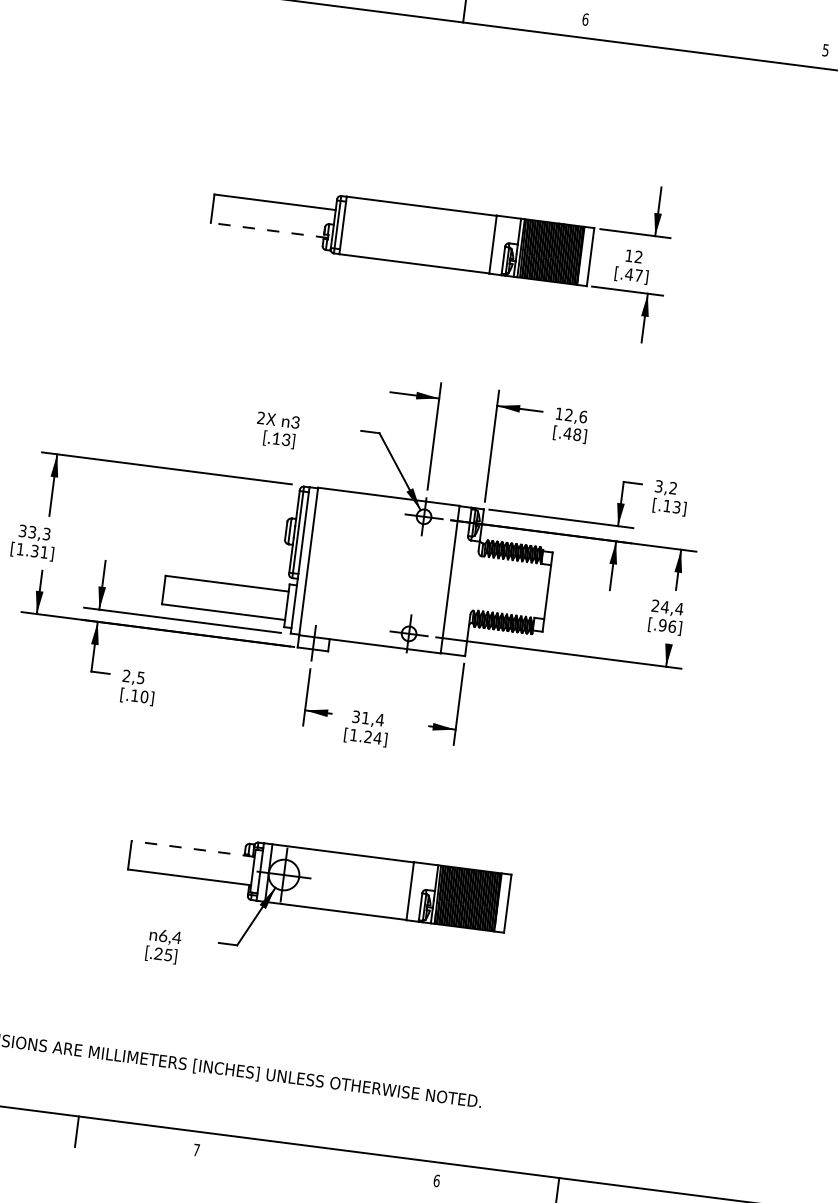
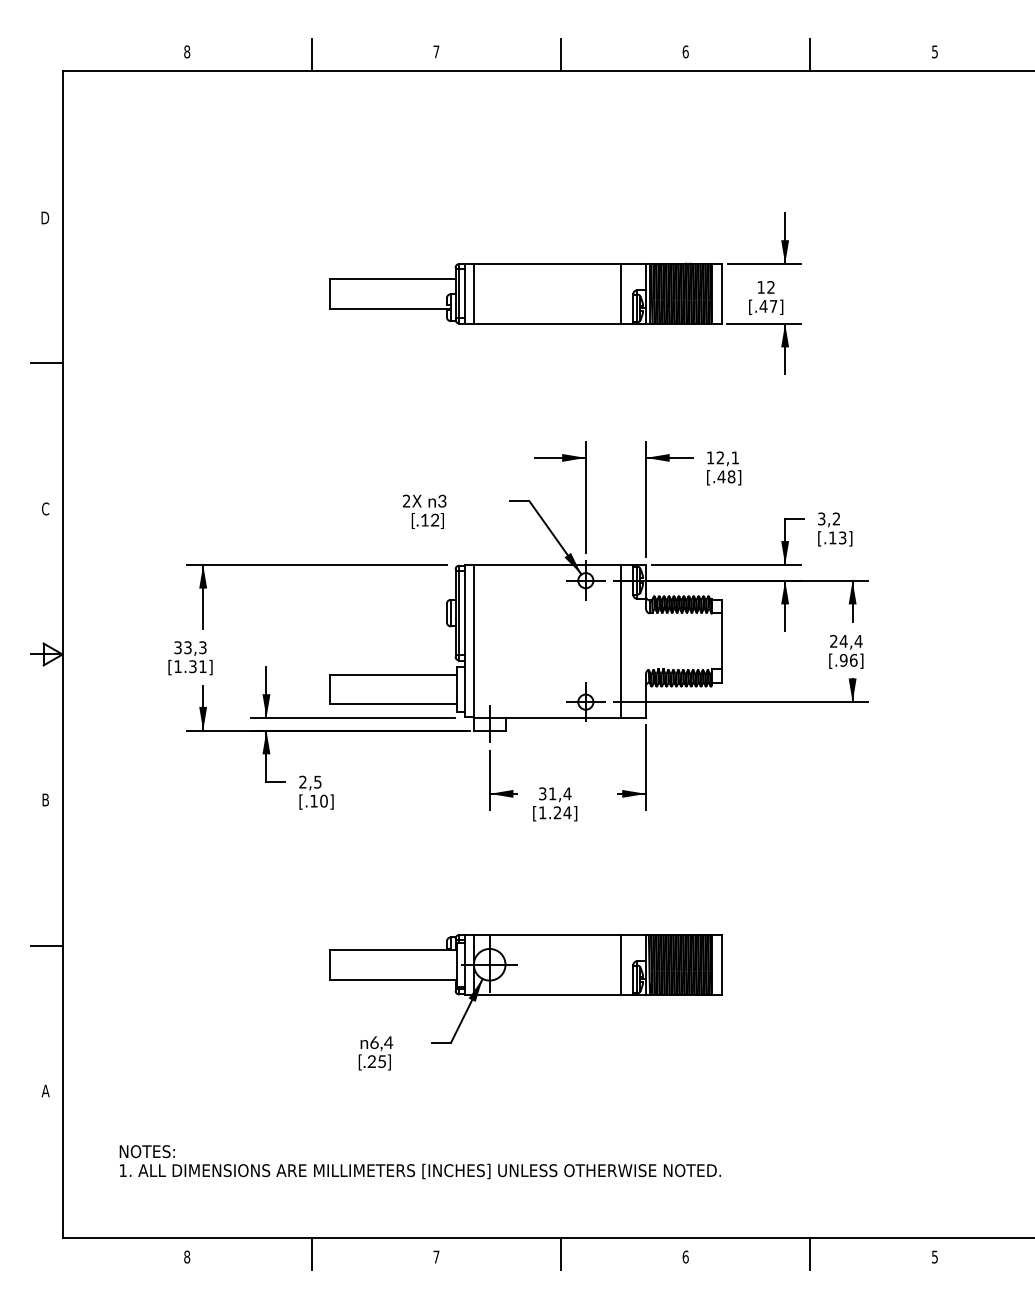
line: (705, 37) -> (810, 54), added
line: (351, 226) -> (473, 293), added
line: (269, 230) -> (390, 308), dashed -> solid
text: (583, 416) -> (735, 457), 12,6 -> 12,1
text: (286, 442) -> (435, 522), [.13] -> [.12]
line: (193, 849) -> (393, 950), dashed -> solid
line: (317, 1162) -> (561, 1253), added

